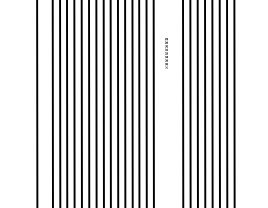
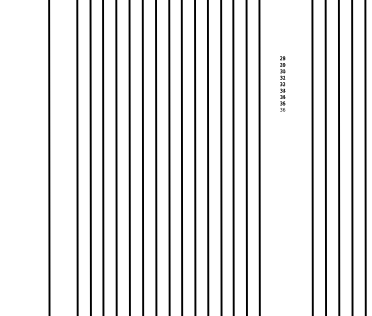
text: (166, 53) -> (282, 84), moved

